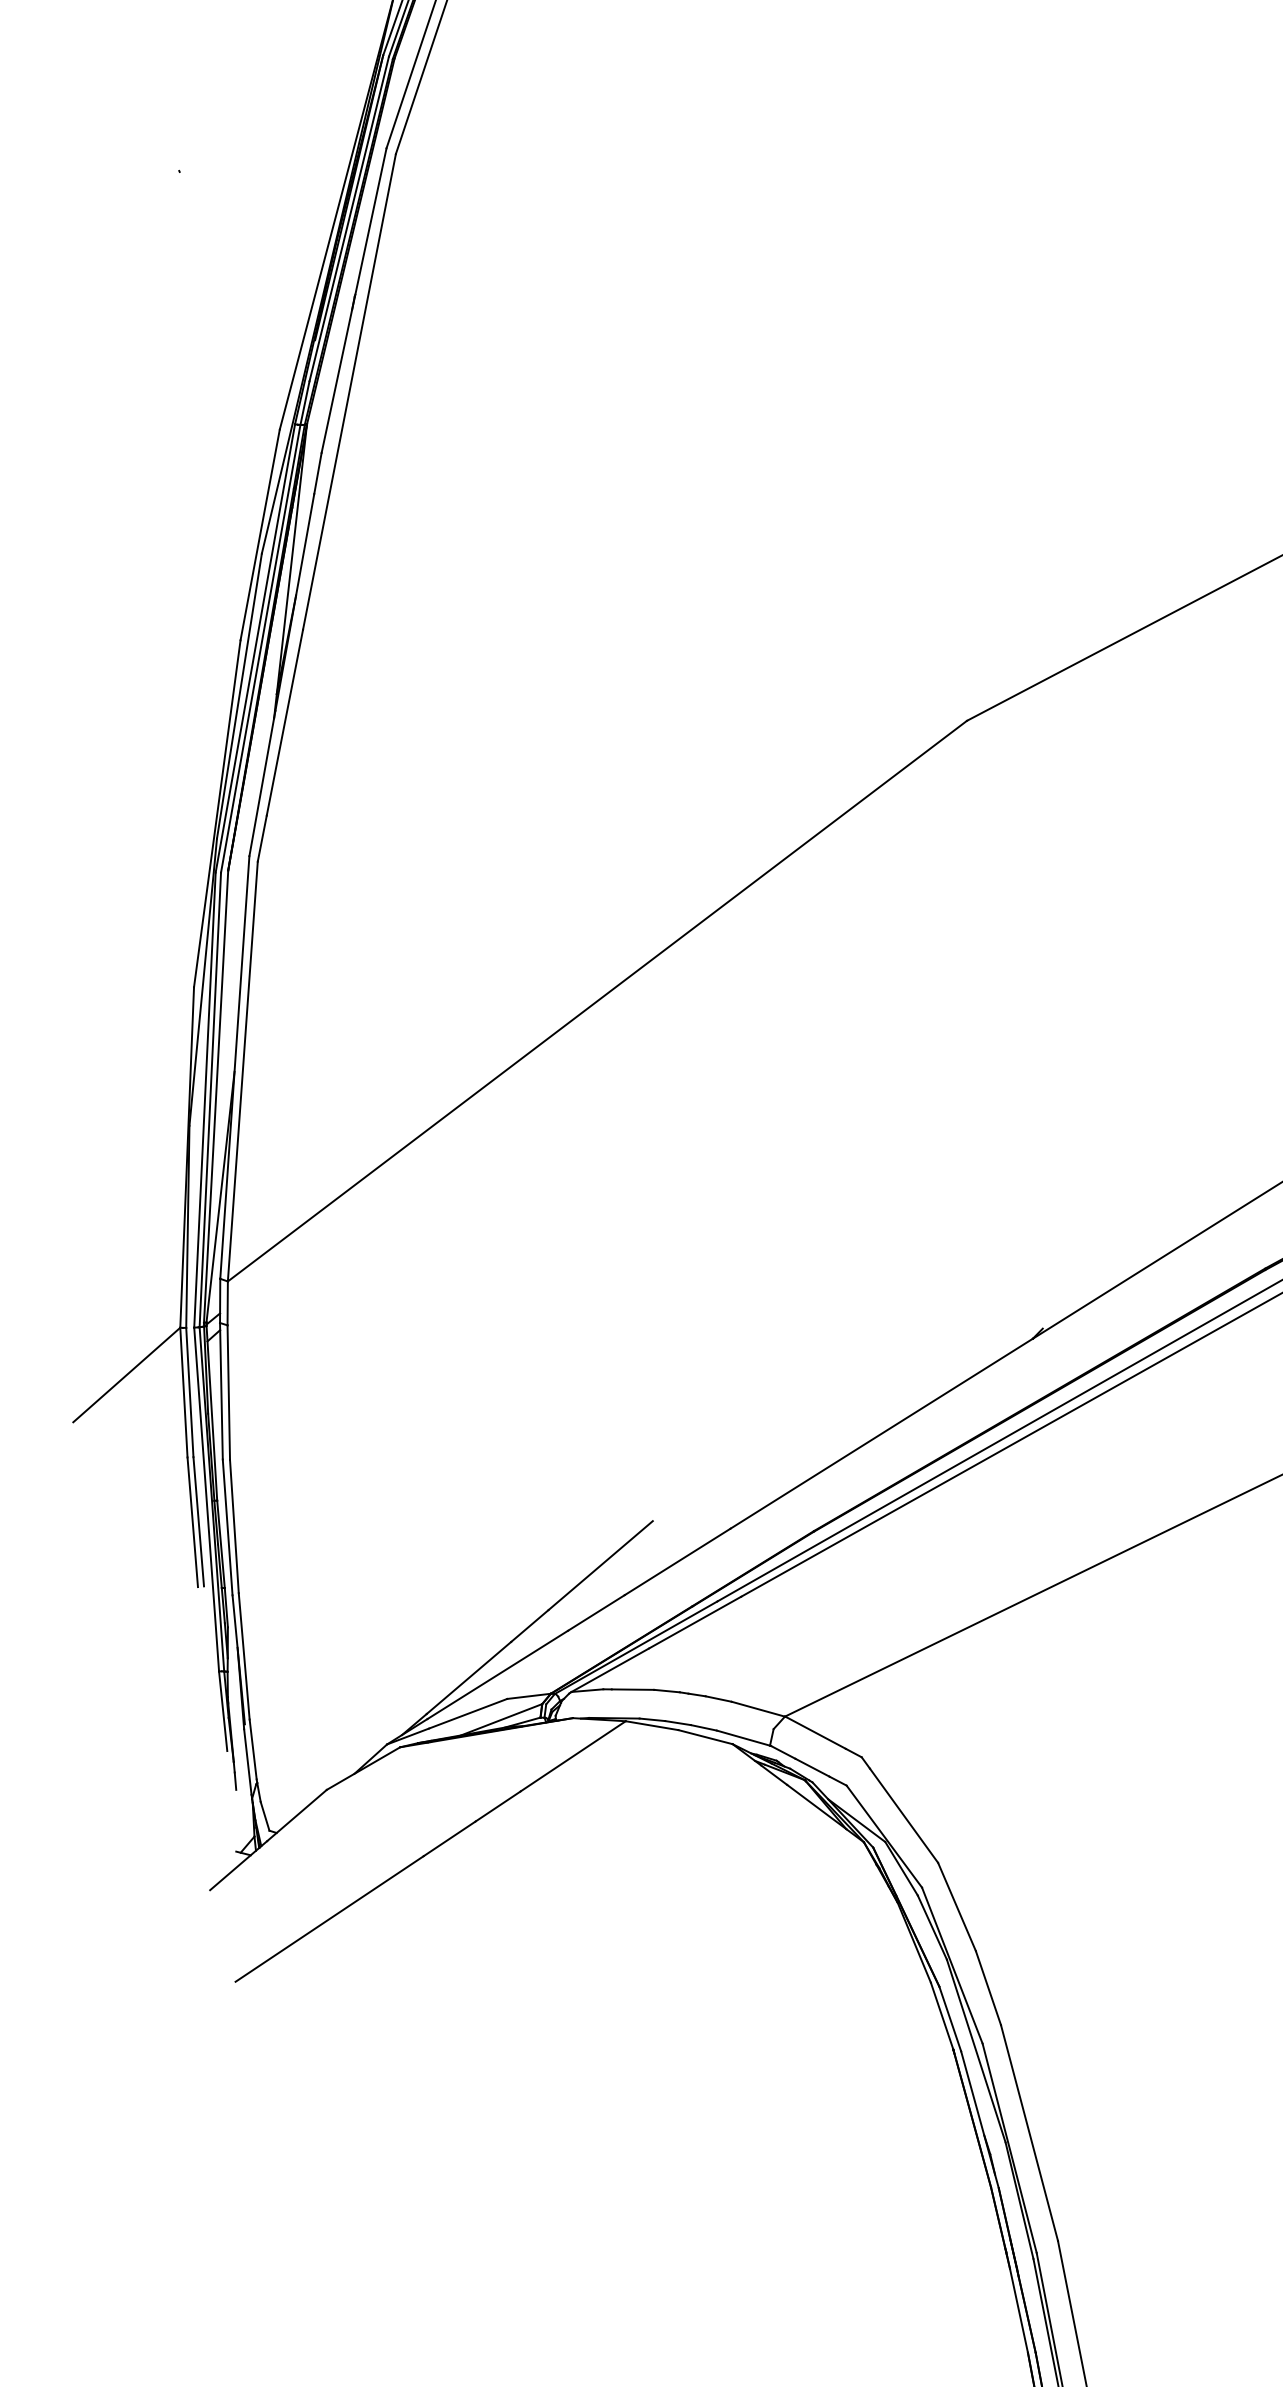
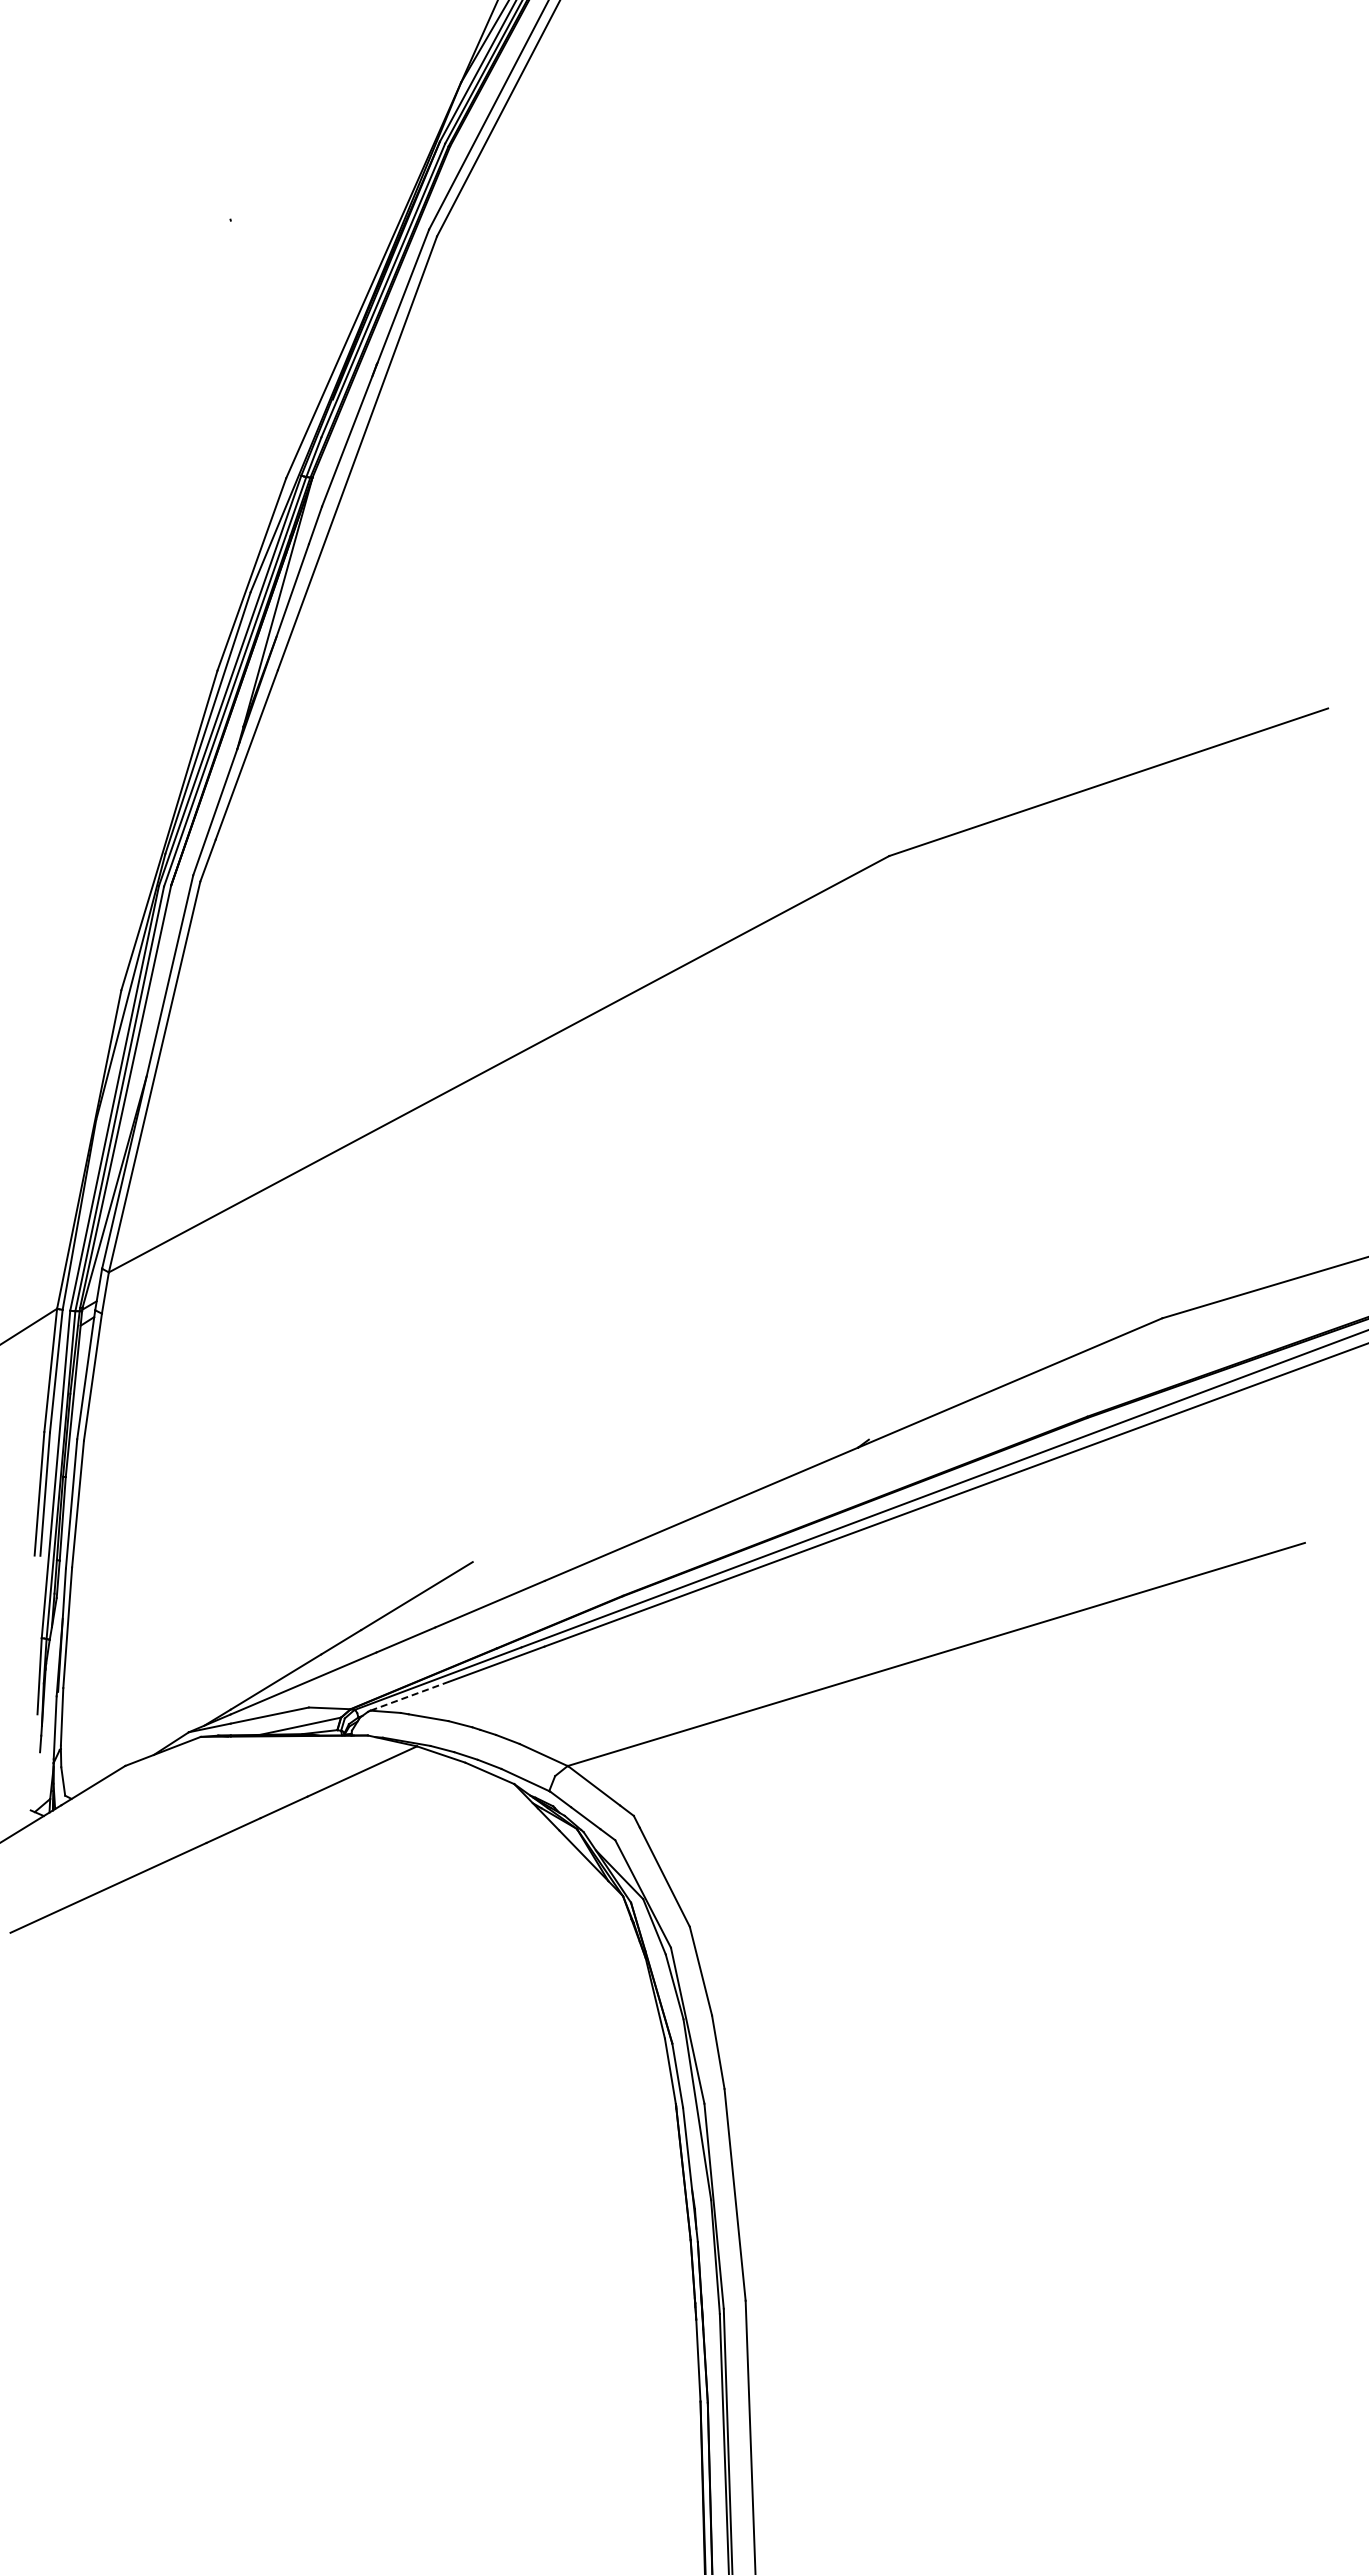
line: (610, 1669) -> (410, 1695), solid -> dashed

